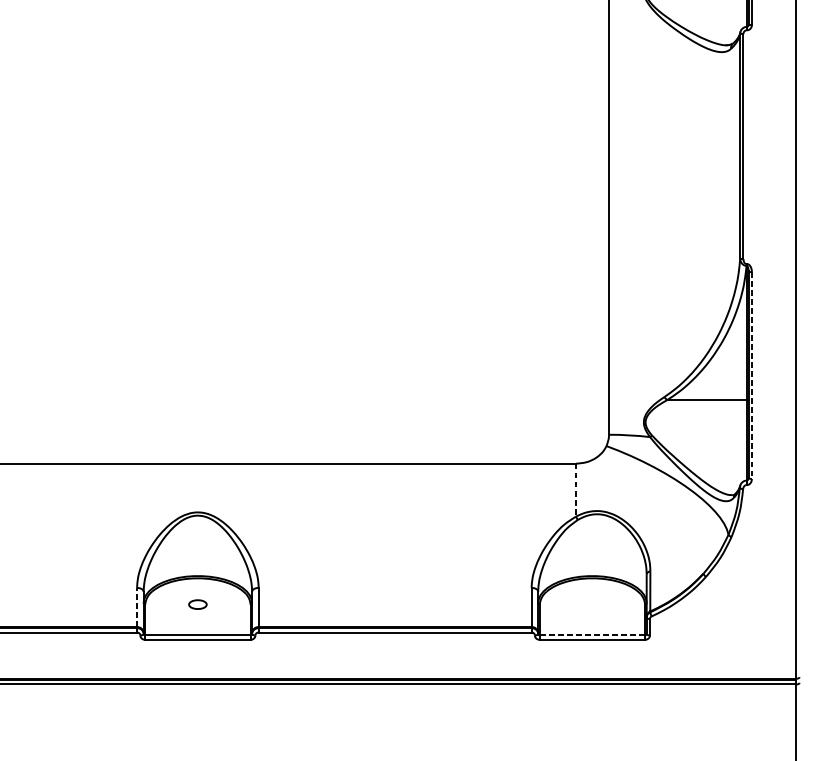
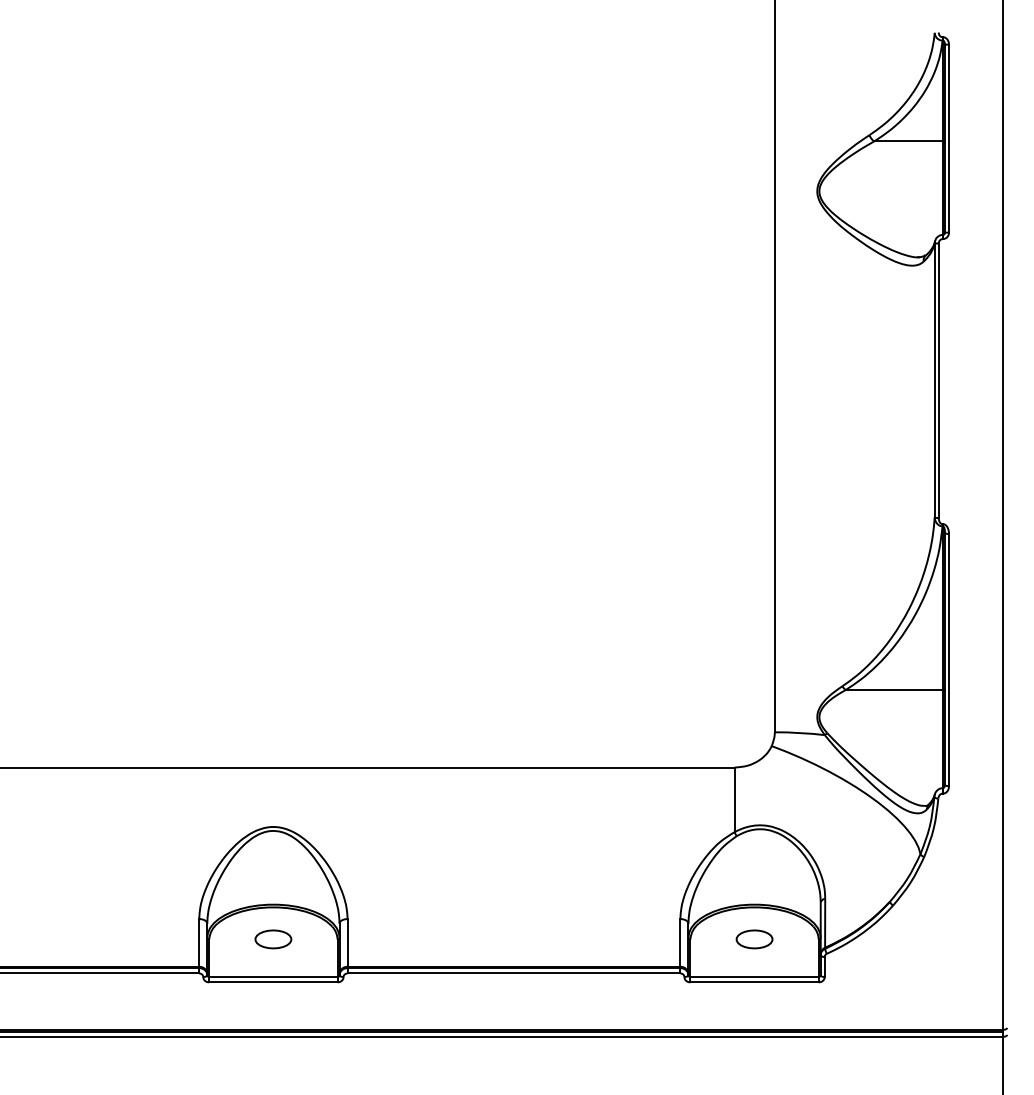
line: (752, 375) -> (949, 660), dashed -> solid
line: (575, 490) -> (734, 800), dashed -> solid
part: (197, 604) -> (273, 939), size x1.67
part: (592, 604) -> (754, 939), added
line: (137, 607) -> (199, 942), dashed -> solid
line: (593, 635) -> (755, 977), dashed -> solid

